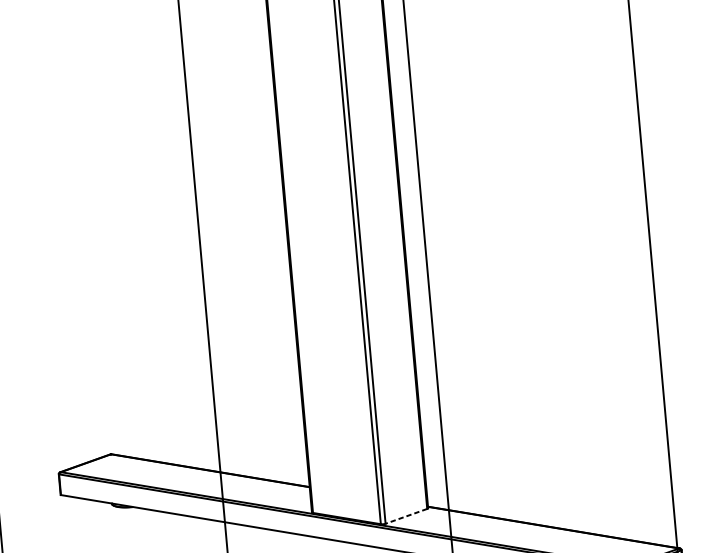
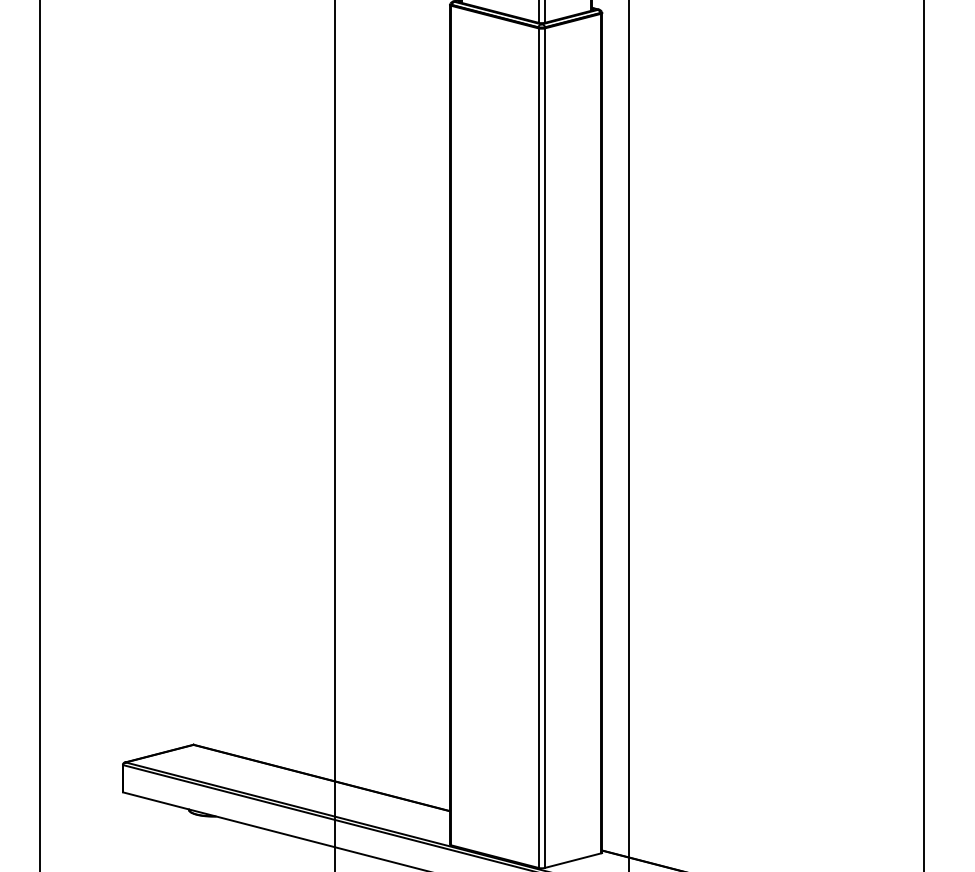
line: (405, 516) -> (572, 860), dashed -> solid

